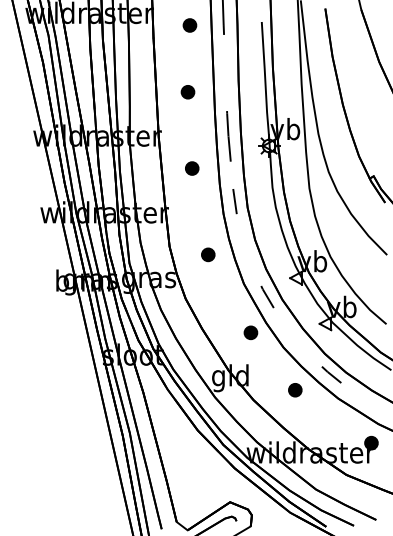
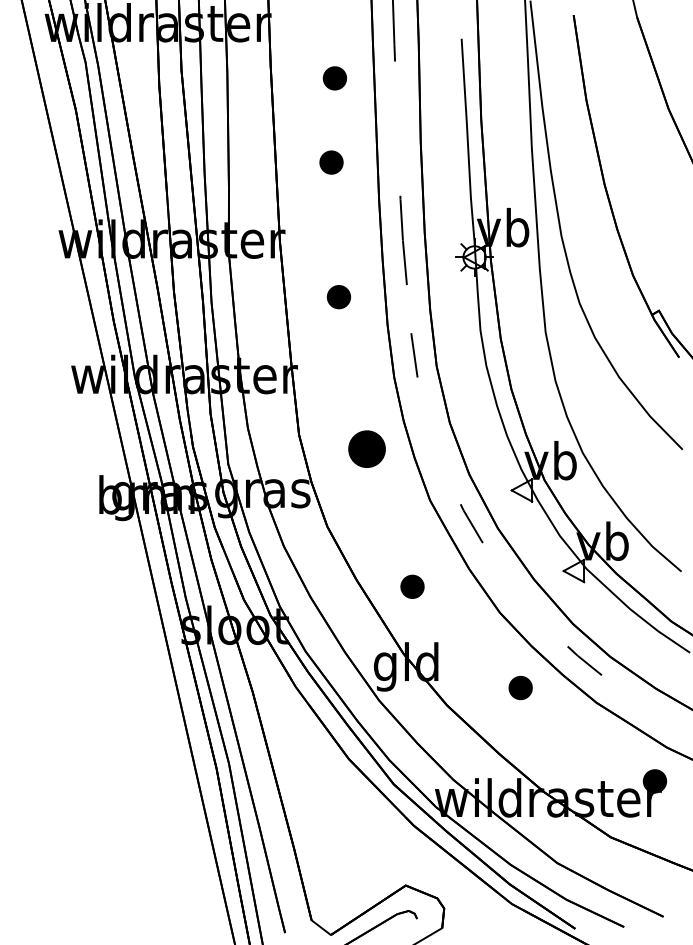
part: (189, 25) -> (334, 78), moved
part: (208, 254) -> (367, 448), size x1.6
part: (250, 332) -> (411, 586), moved

